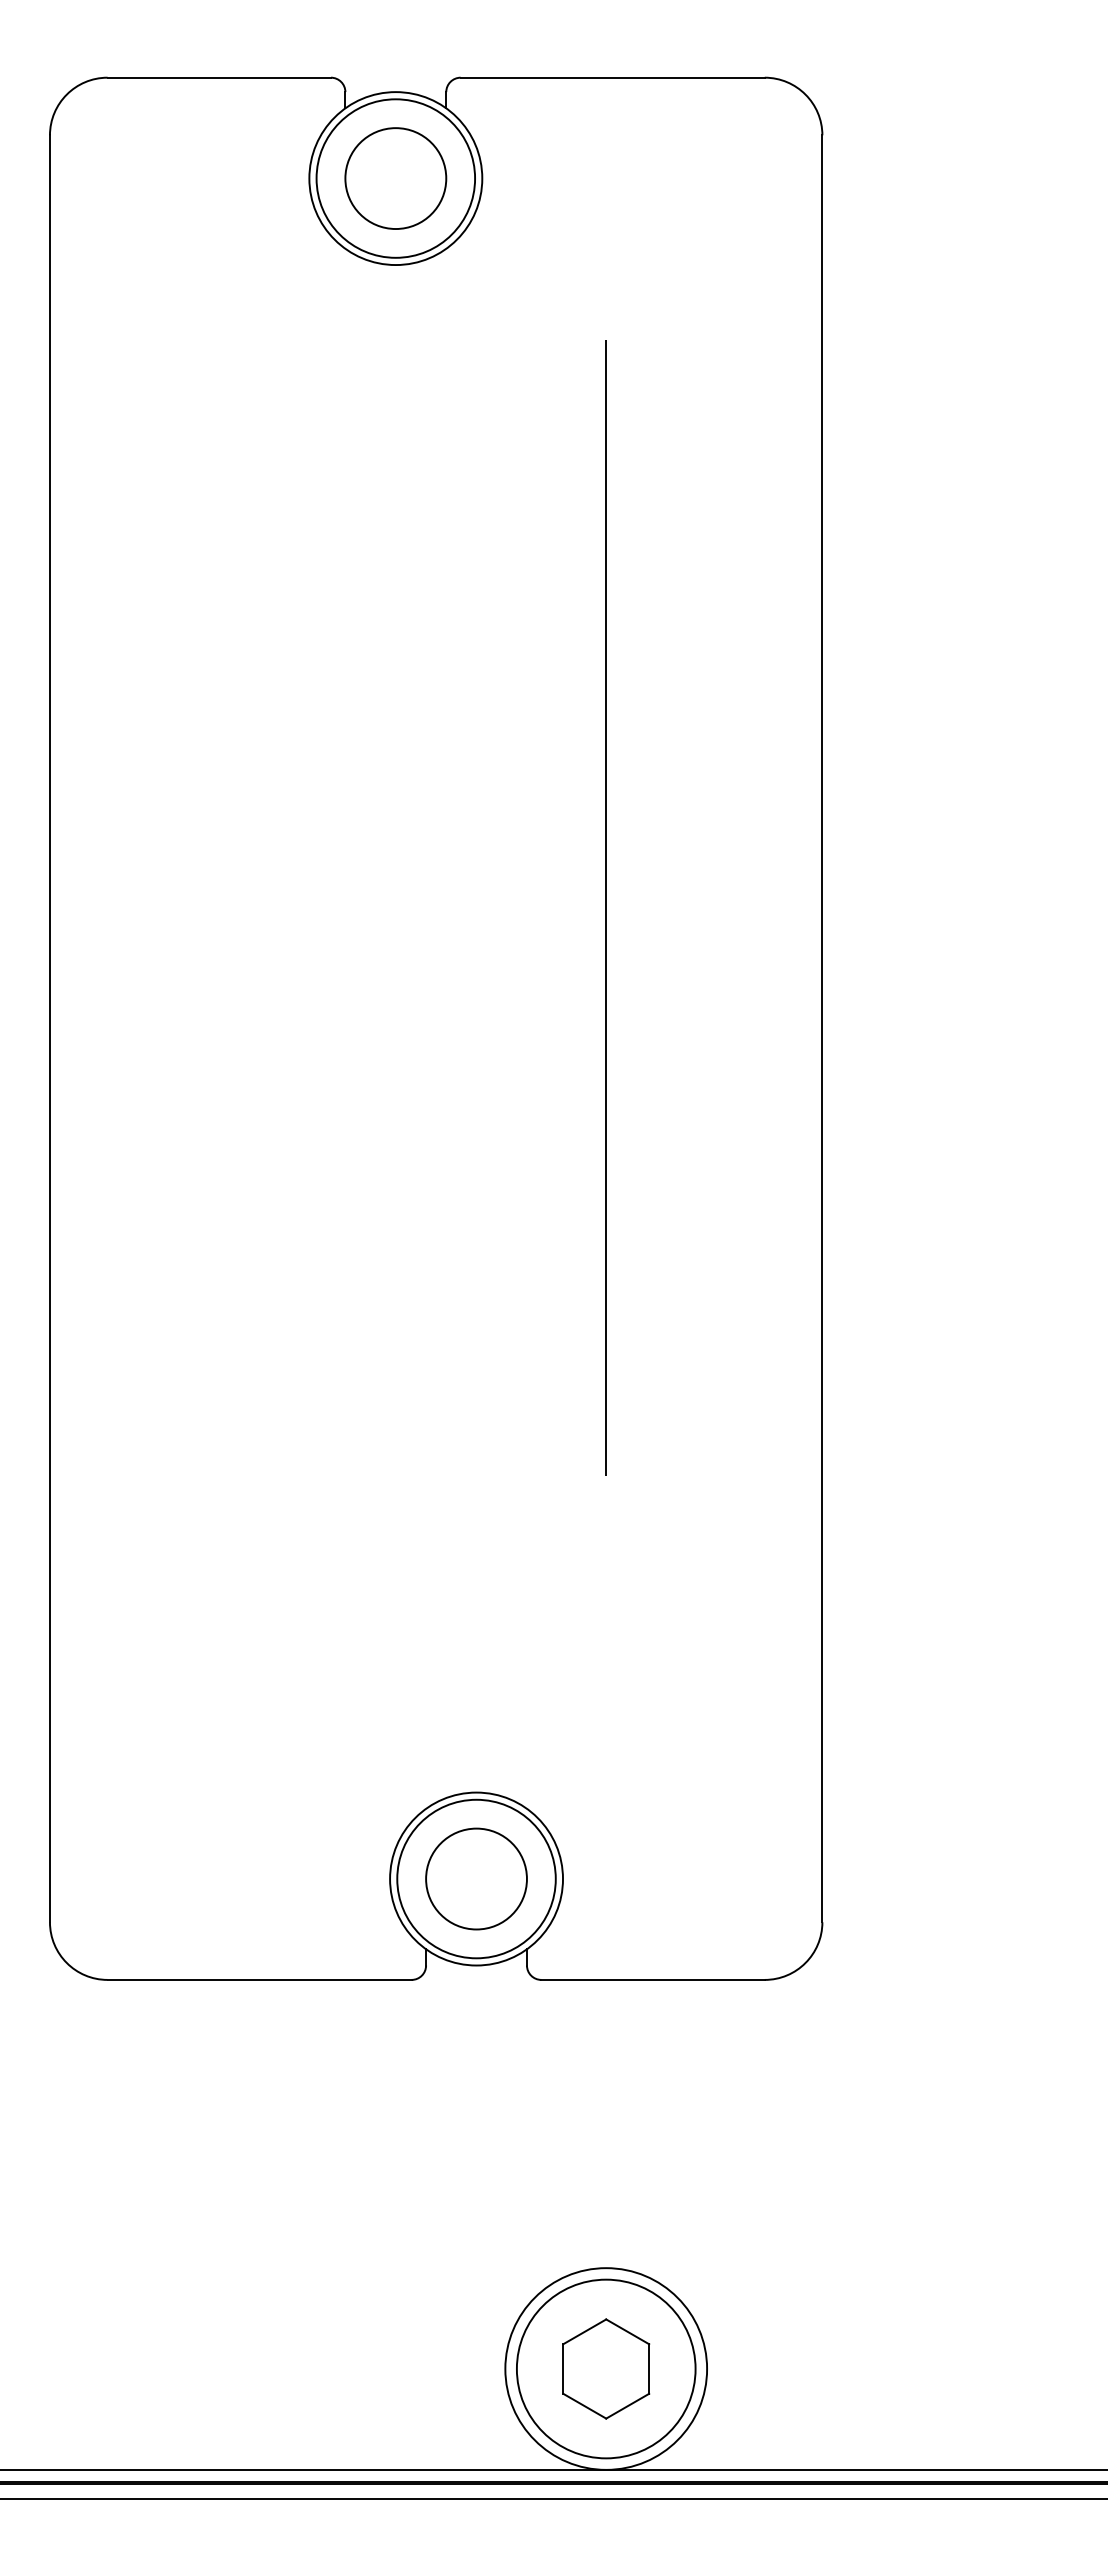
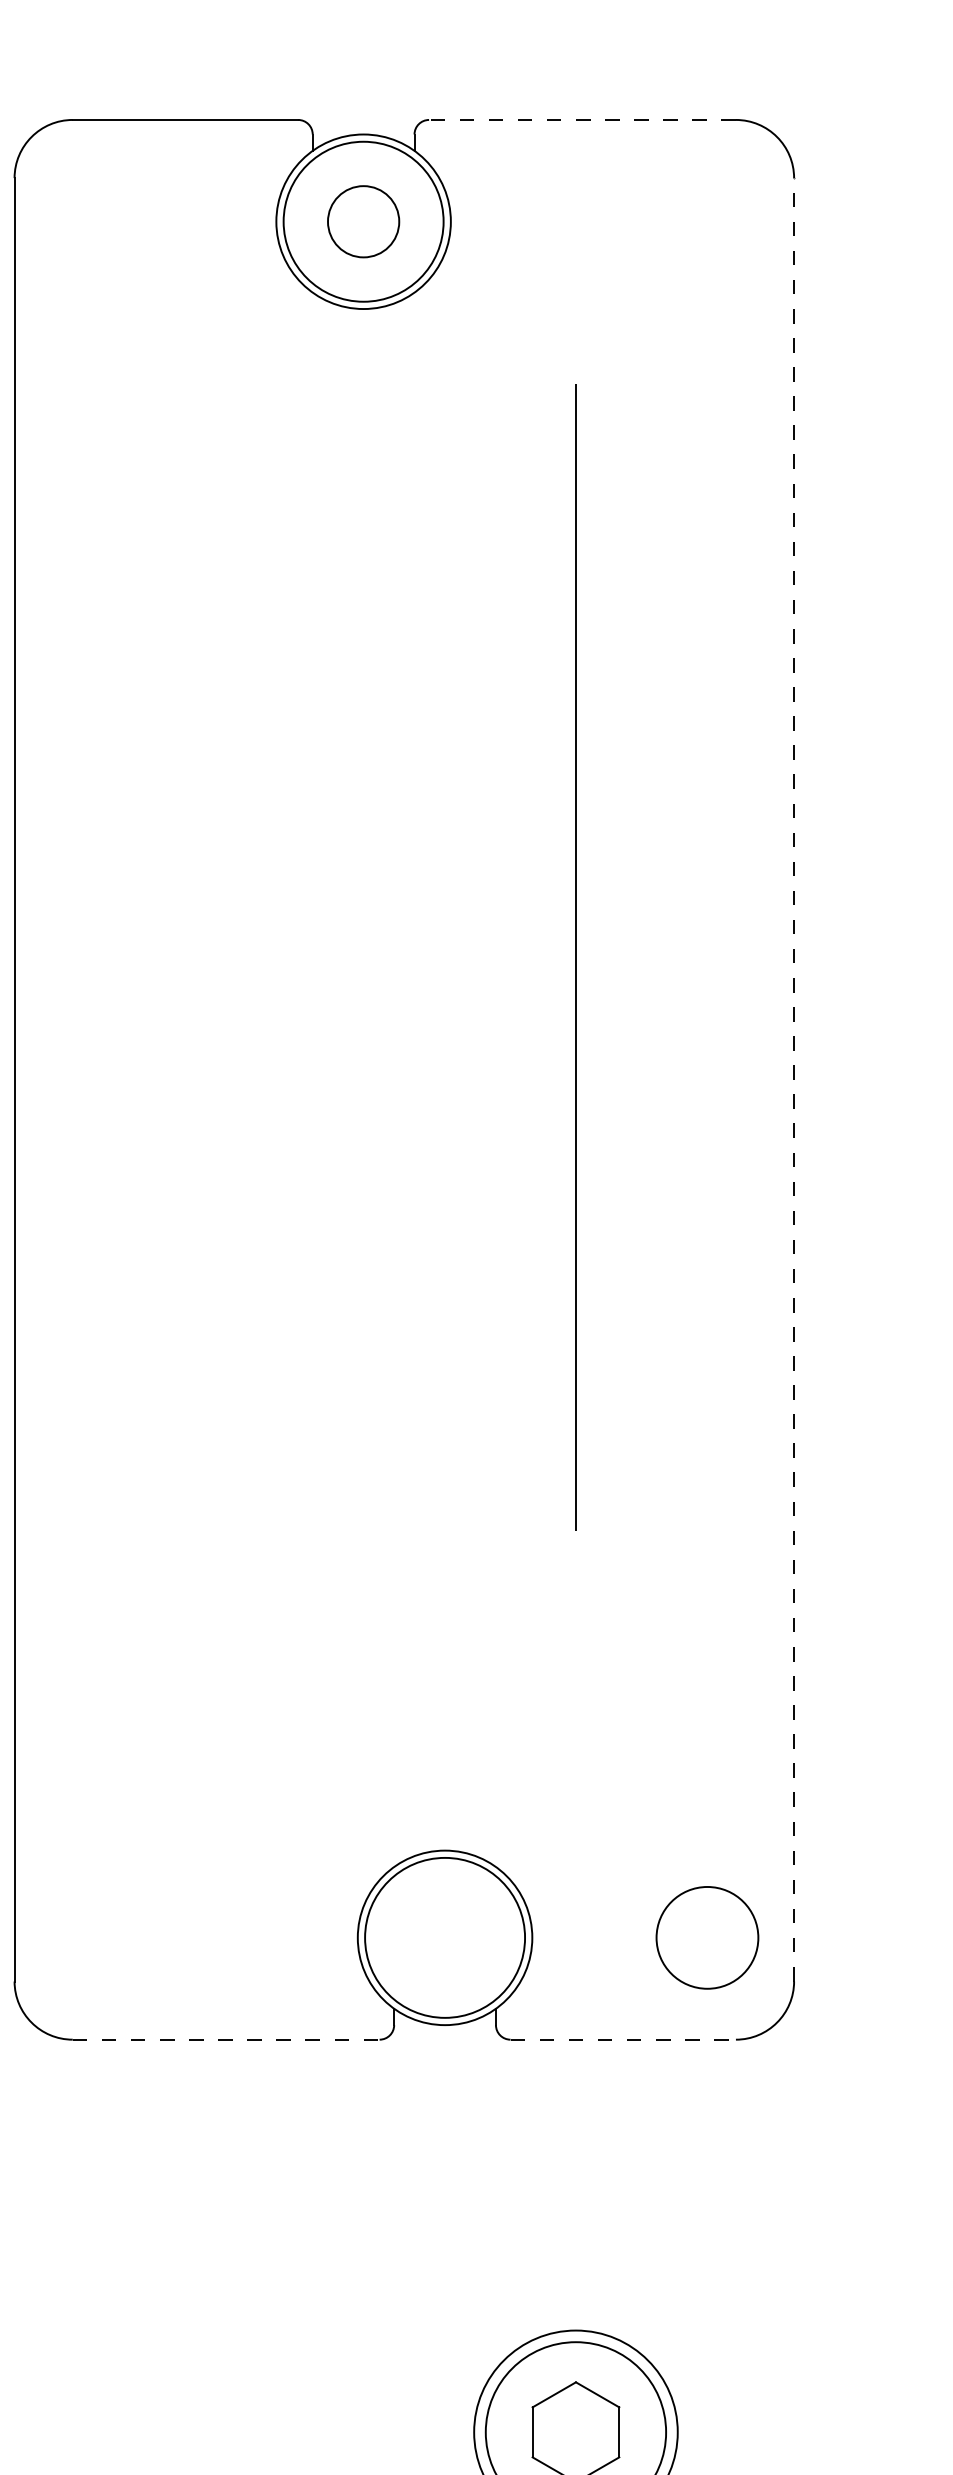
line: (612, 77) -> (582, 119), solid -> dashed
circle: (395, 178) -> (363, 221), size x0.7
line: (822, 1028) -> (794, 1079), solid -> dashed
circle: (476, 1878) -> (707, 1937), moved
line: (260, 1979) -> (227, 2039), solid -> dashed
line: (653, 1979) -> (623, 2039), solid -> dashed

